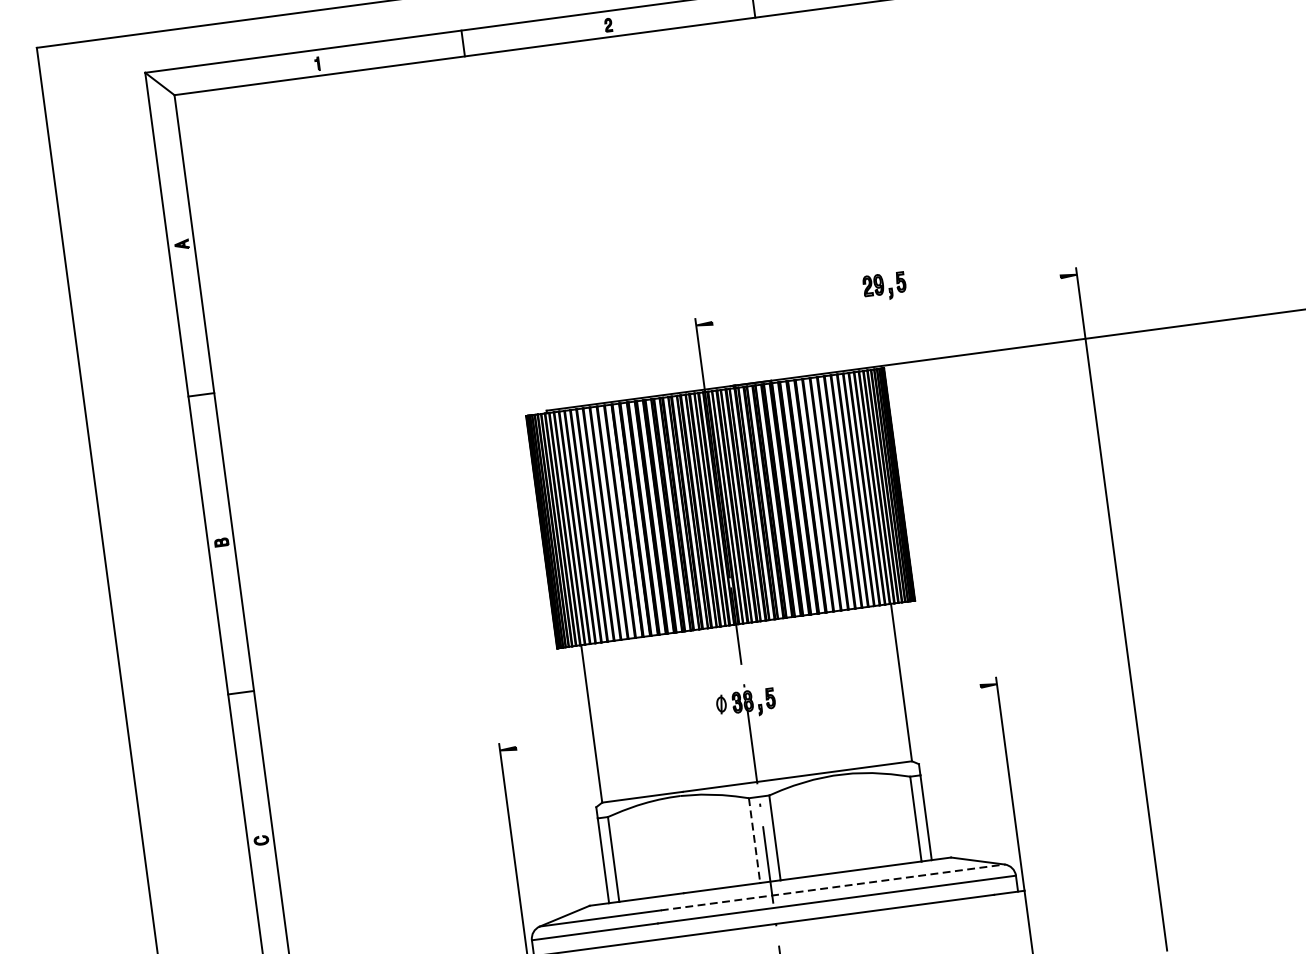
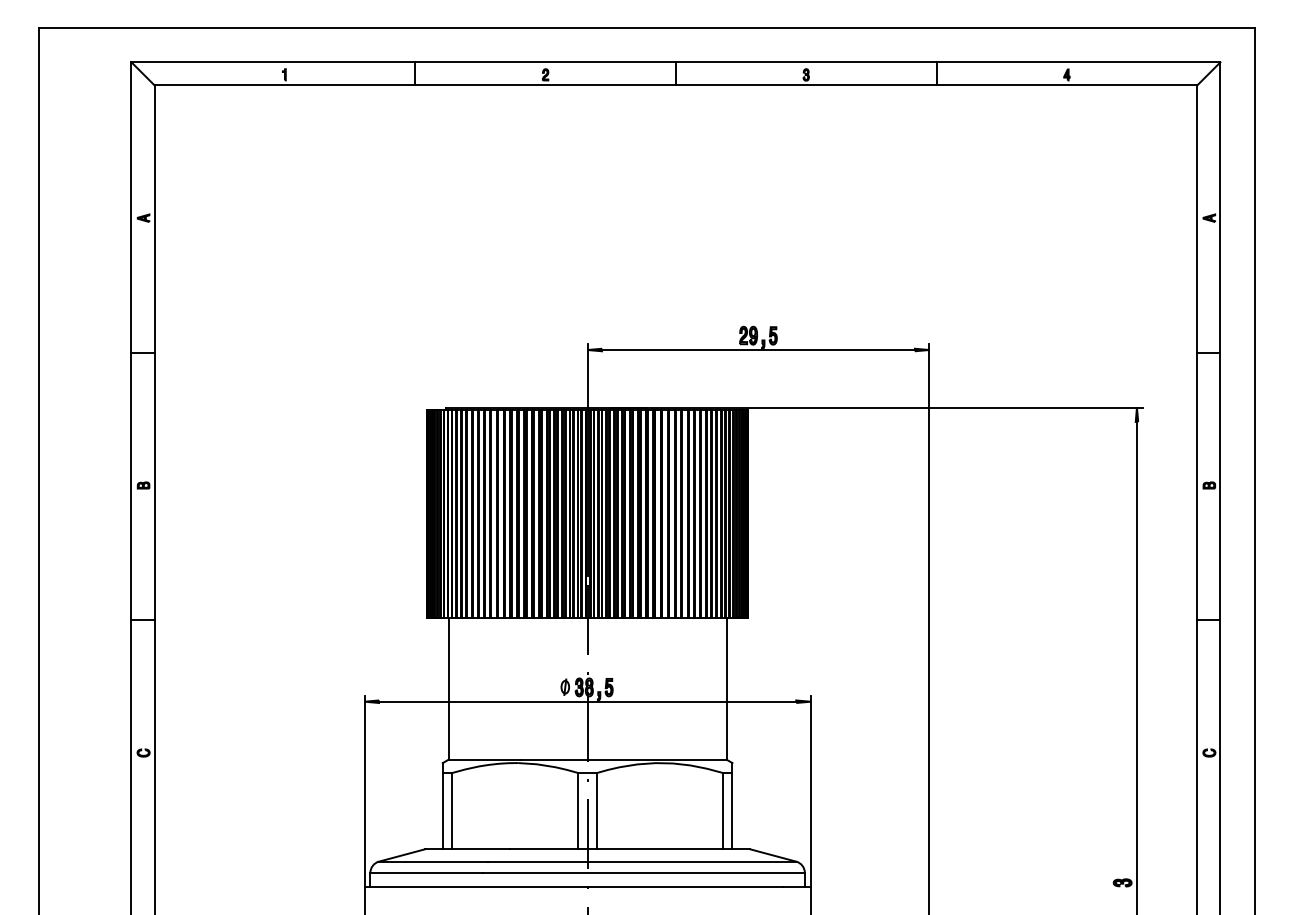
line: (886, 300) -> (758, 350), added
line: (748, 717) -> (587, 701), added
line: (754, 841) -> (578, 811), dashed -> solid
line: (833, 887) -> (642, 861), dashed -> solid

